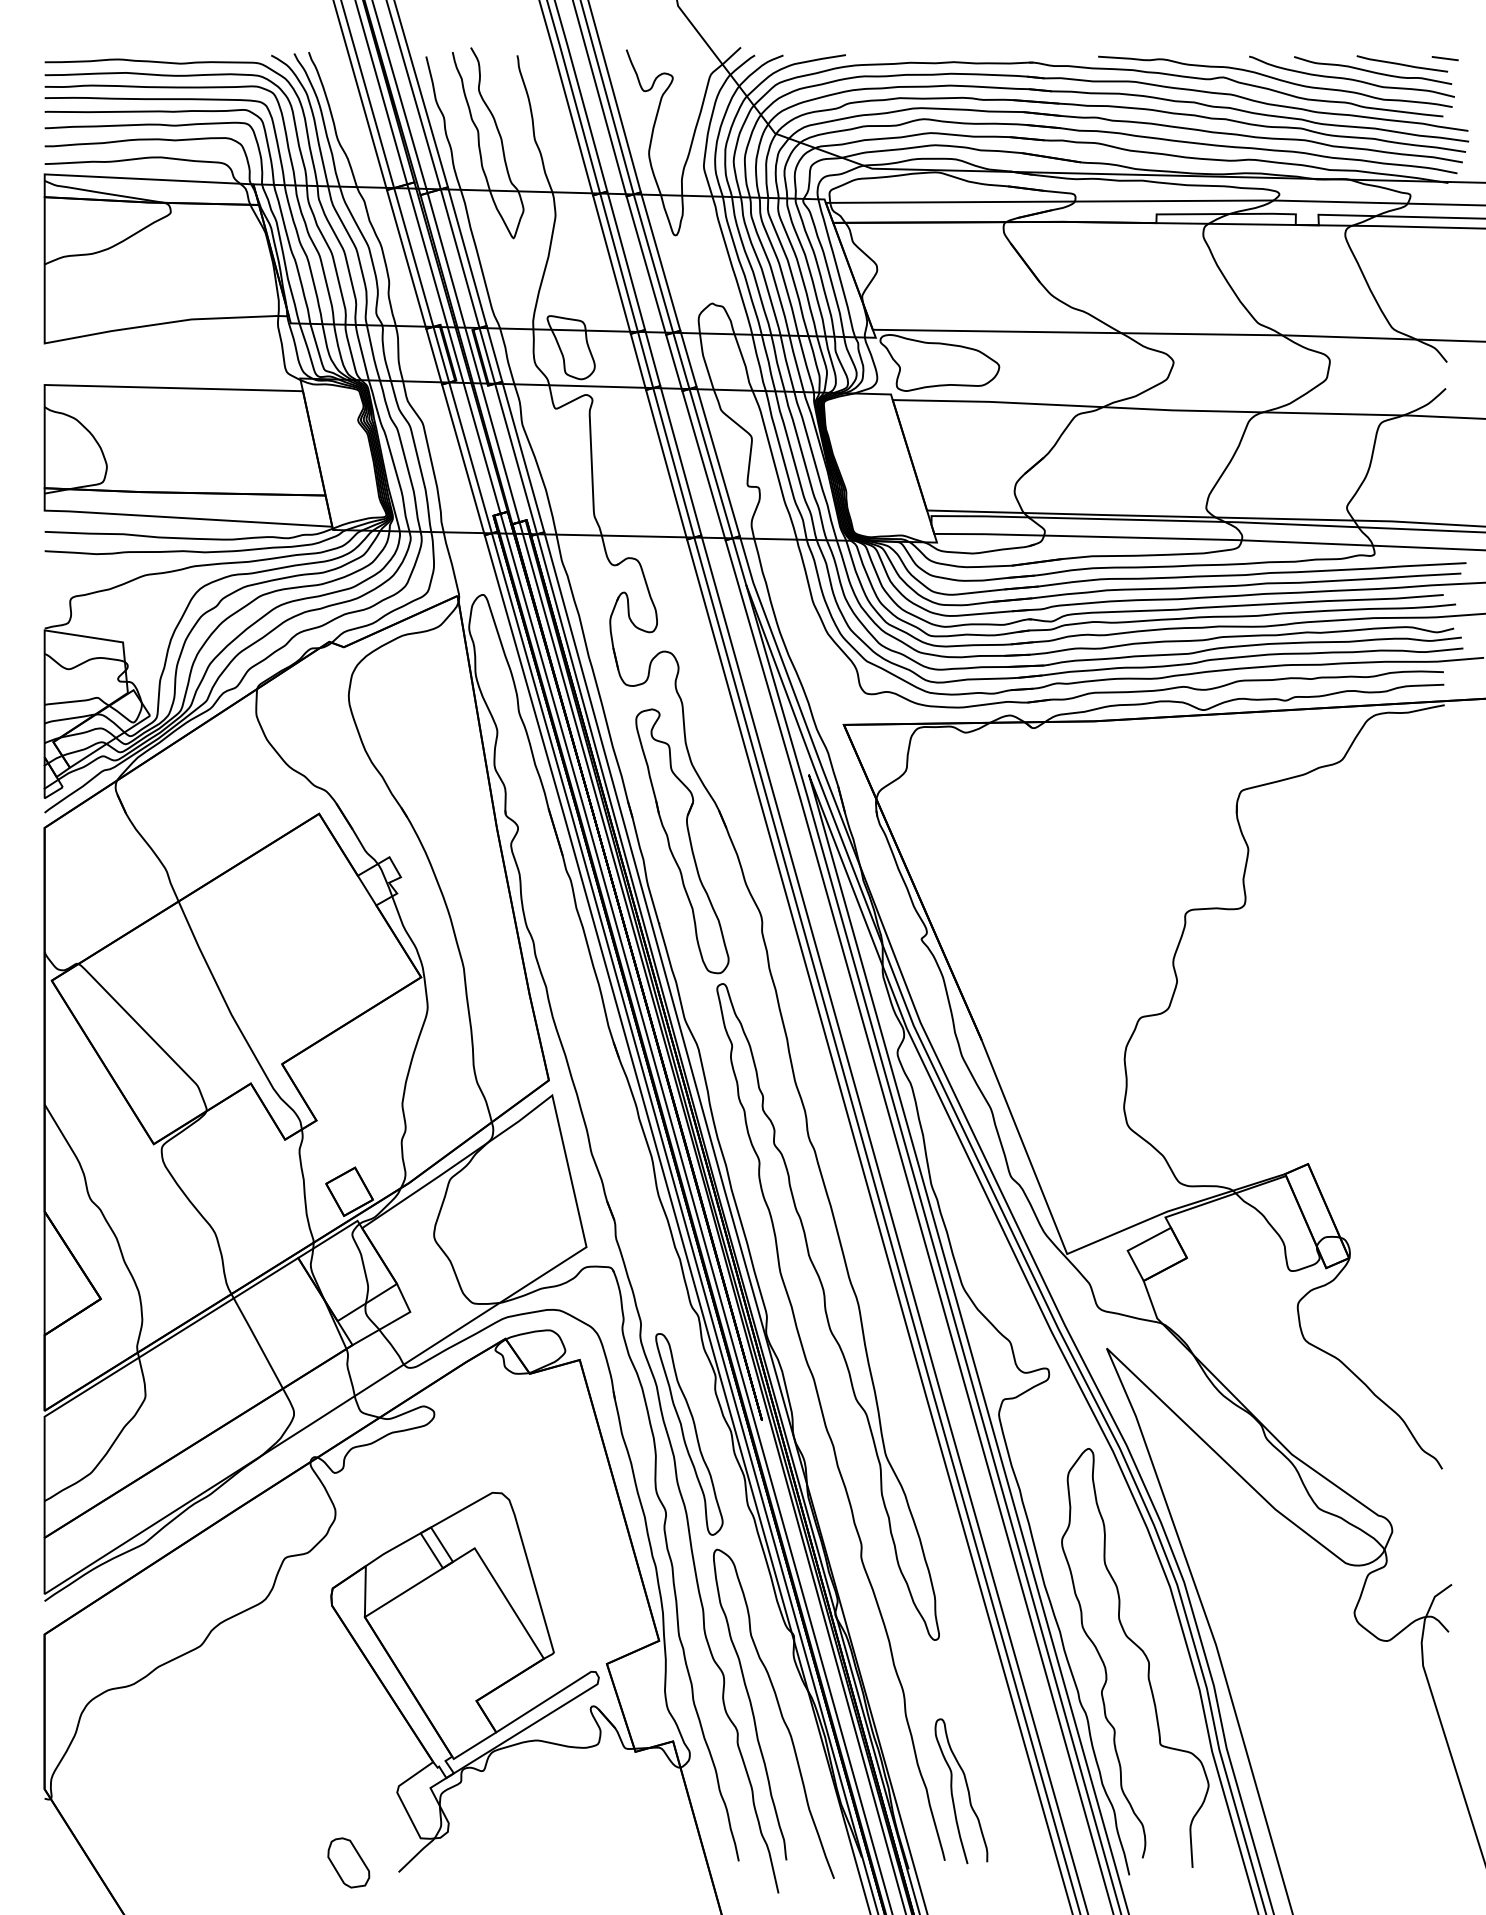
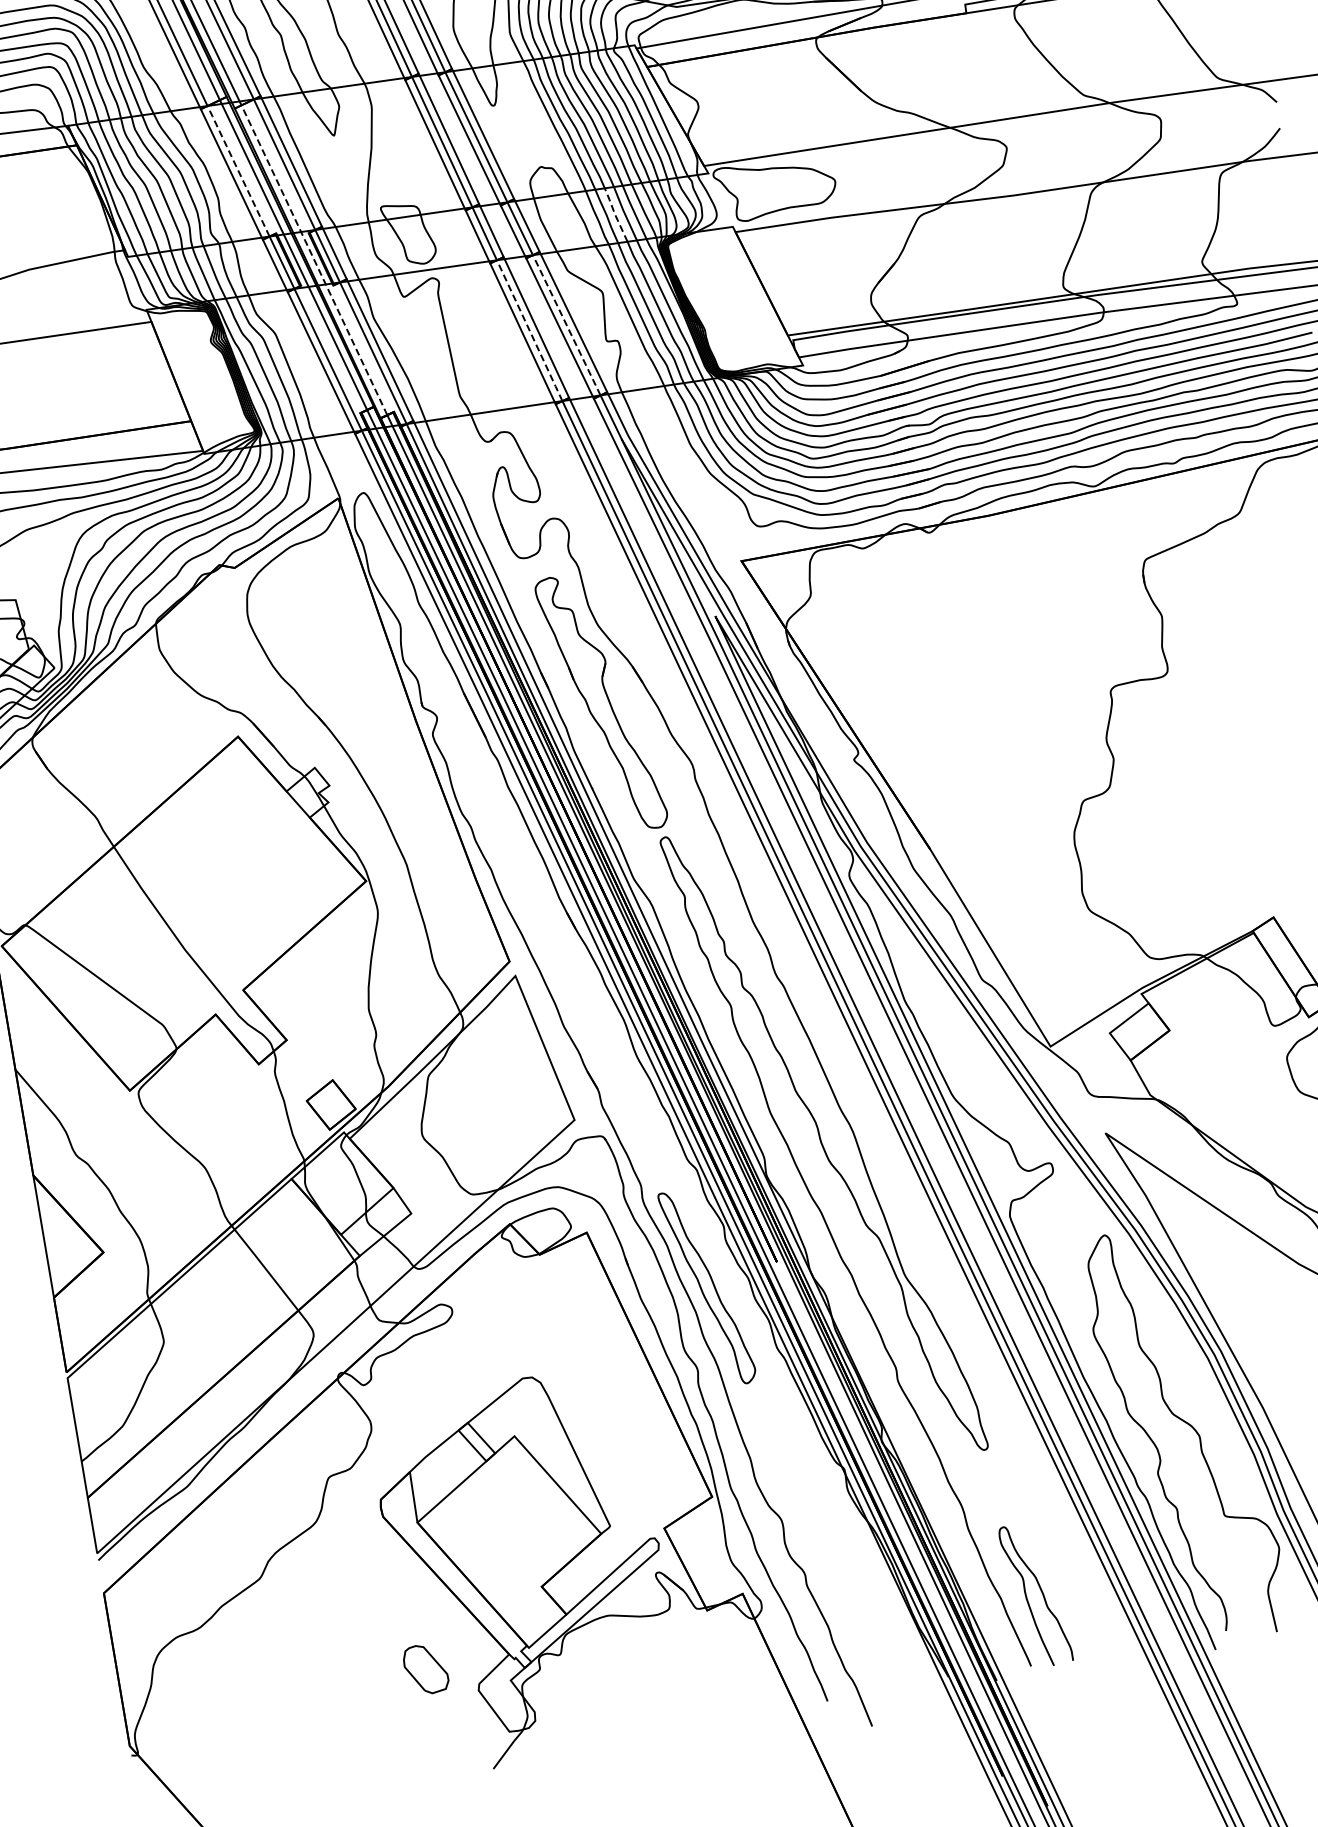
line: (413, 256) -> (238, 170), solid -> dashed
line: (473, 357) -> (314, 260), solid -> dashed
line: (777, 362) -> (615, 214), solid -> dashed
line: (673, 463) -> (529, 331), solid -> dashed
line: (711, 464) -> (567, 326), solid -> dashed
curve: (779, 1711) -> (842, 1546), removed
part: (348, 1862) -> (425, 1668), moved

